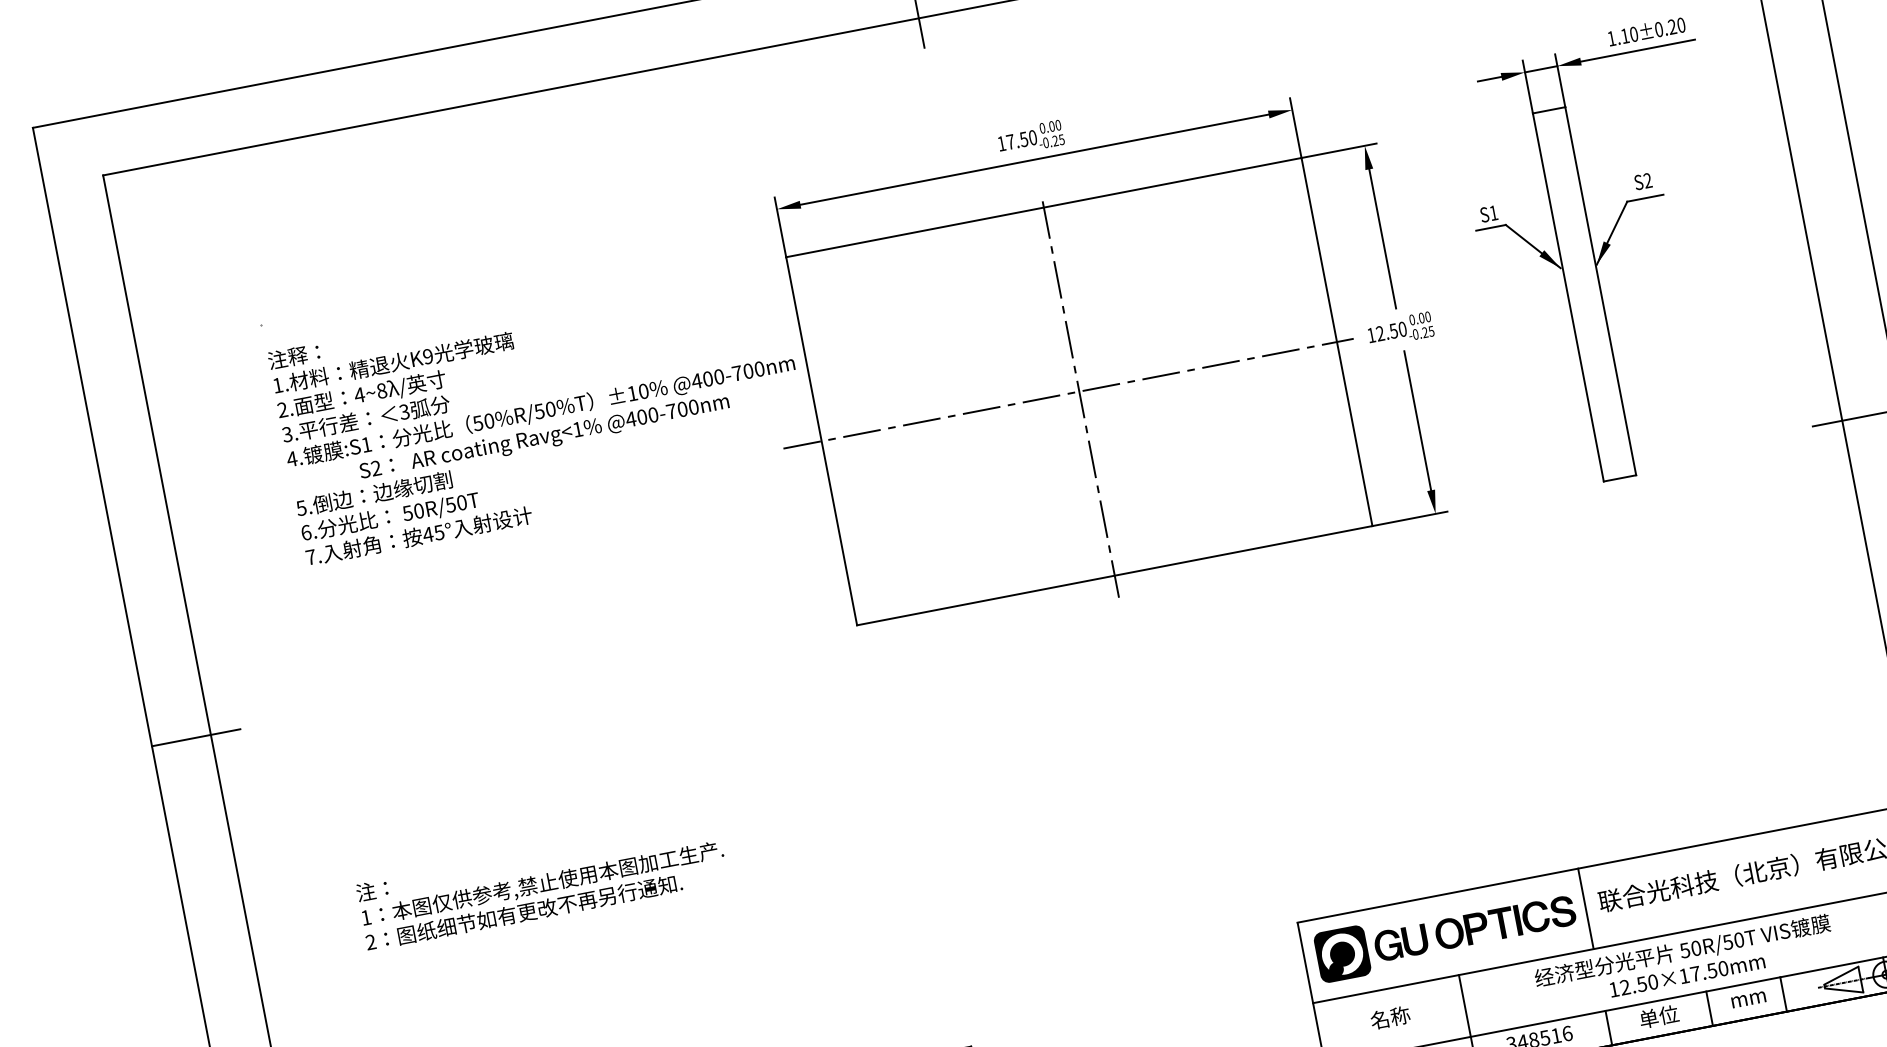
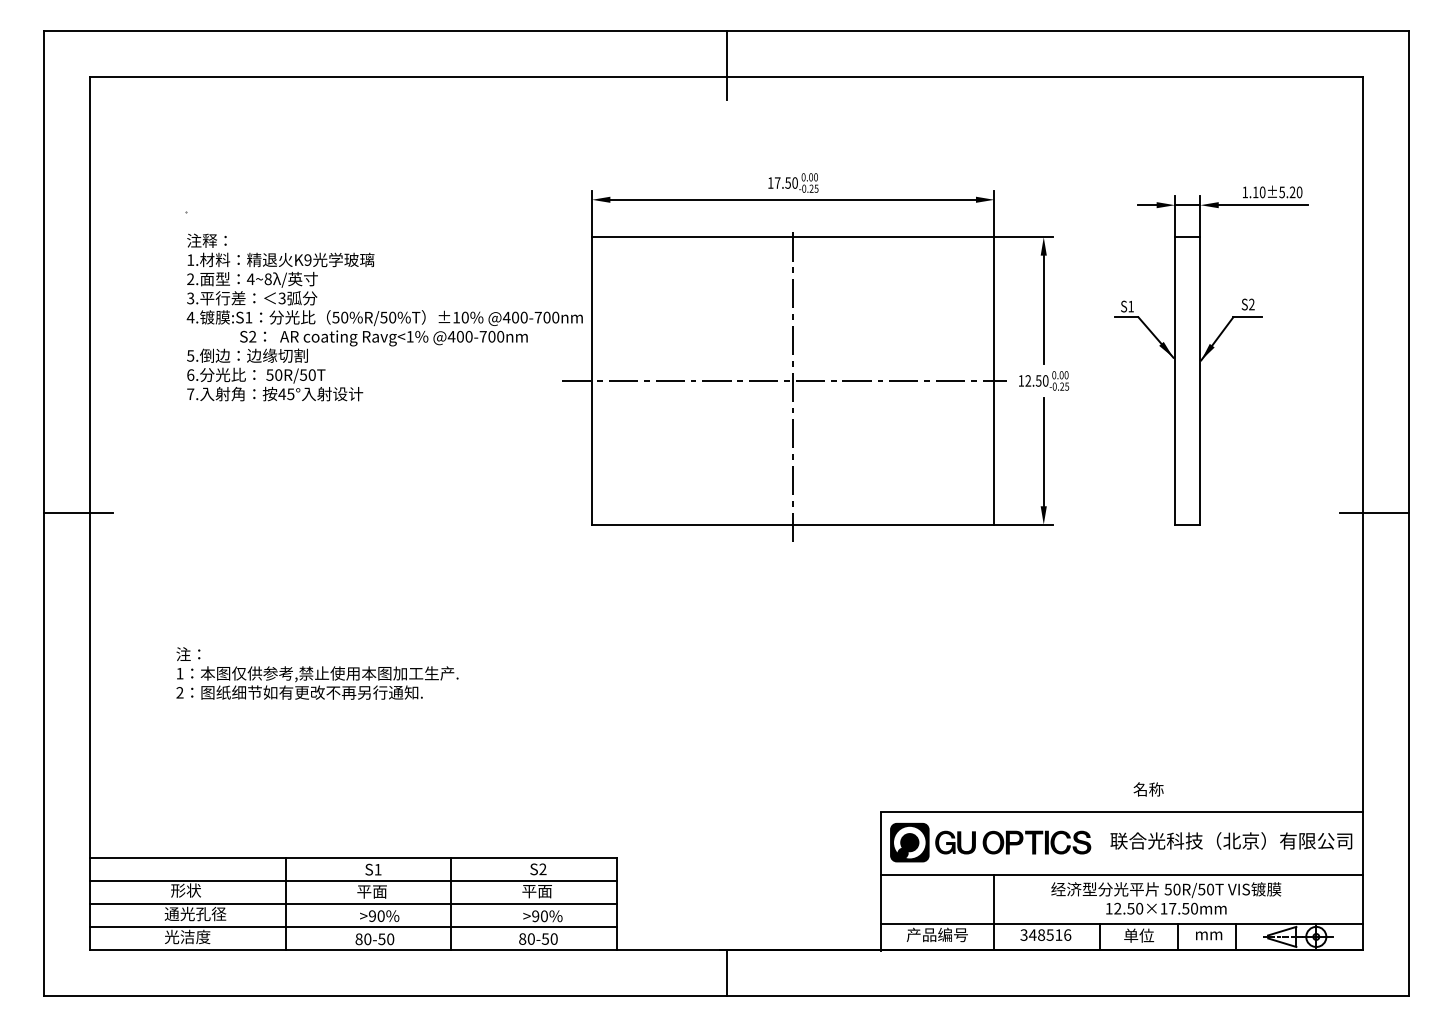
text: (1658, 29) -> (1281, 192), 1.10±0.20 -> 1.10±5.20
line: (1585, 908) -> (1099, 843), removed
text: (1390, 1017) -> (1148, 789), moved

